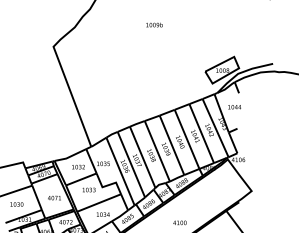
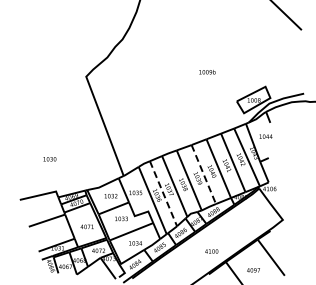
text: (154, 25) -> (207, 72), moved
line: (171, 145) -> (203, 174), solid -> dashed
line: (131, 165) -> (163, 194), solid -> dashed
text: (16, 204) -> (49, 159), moved

